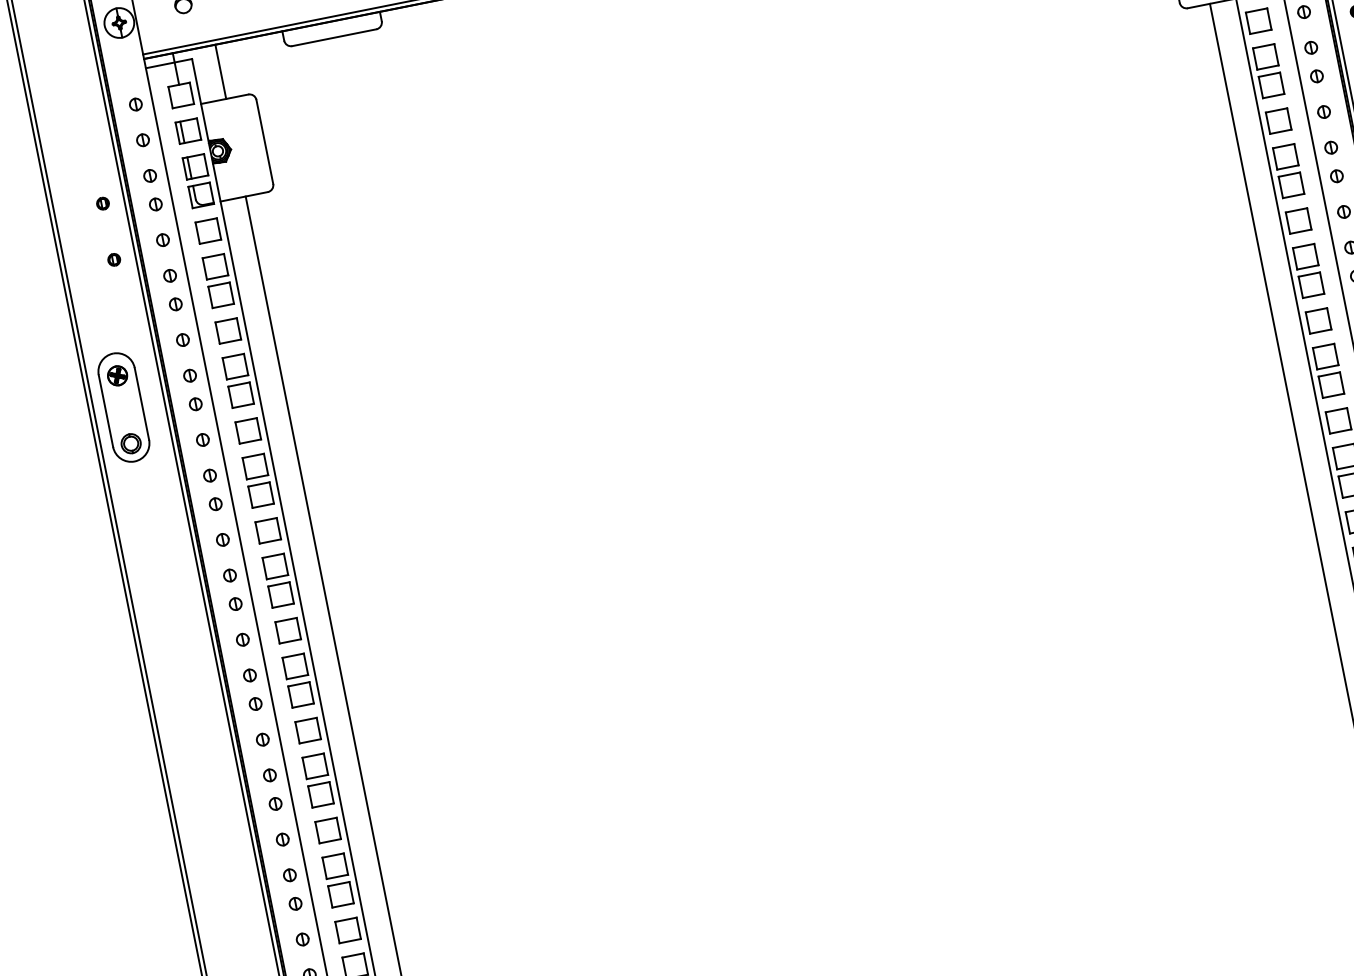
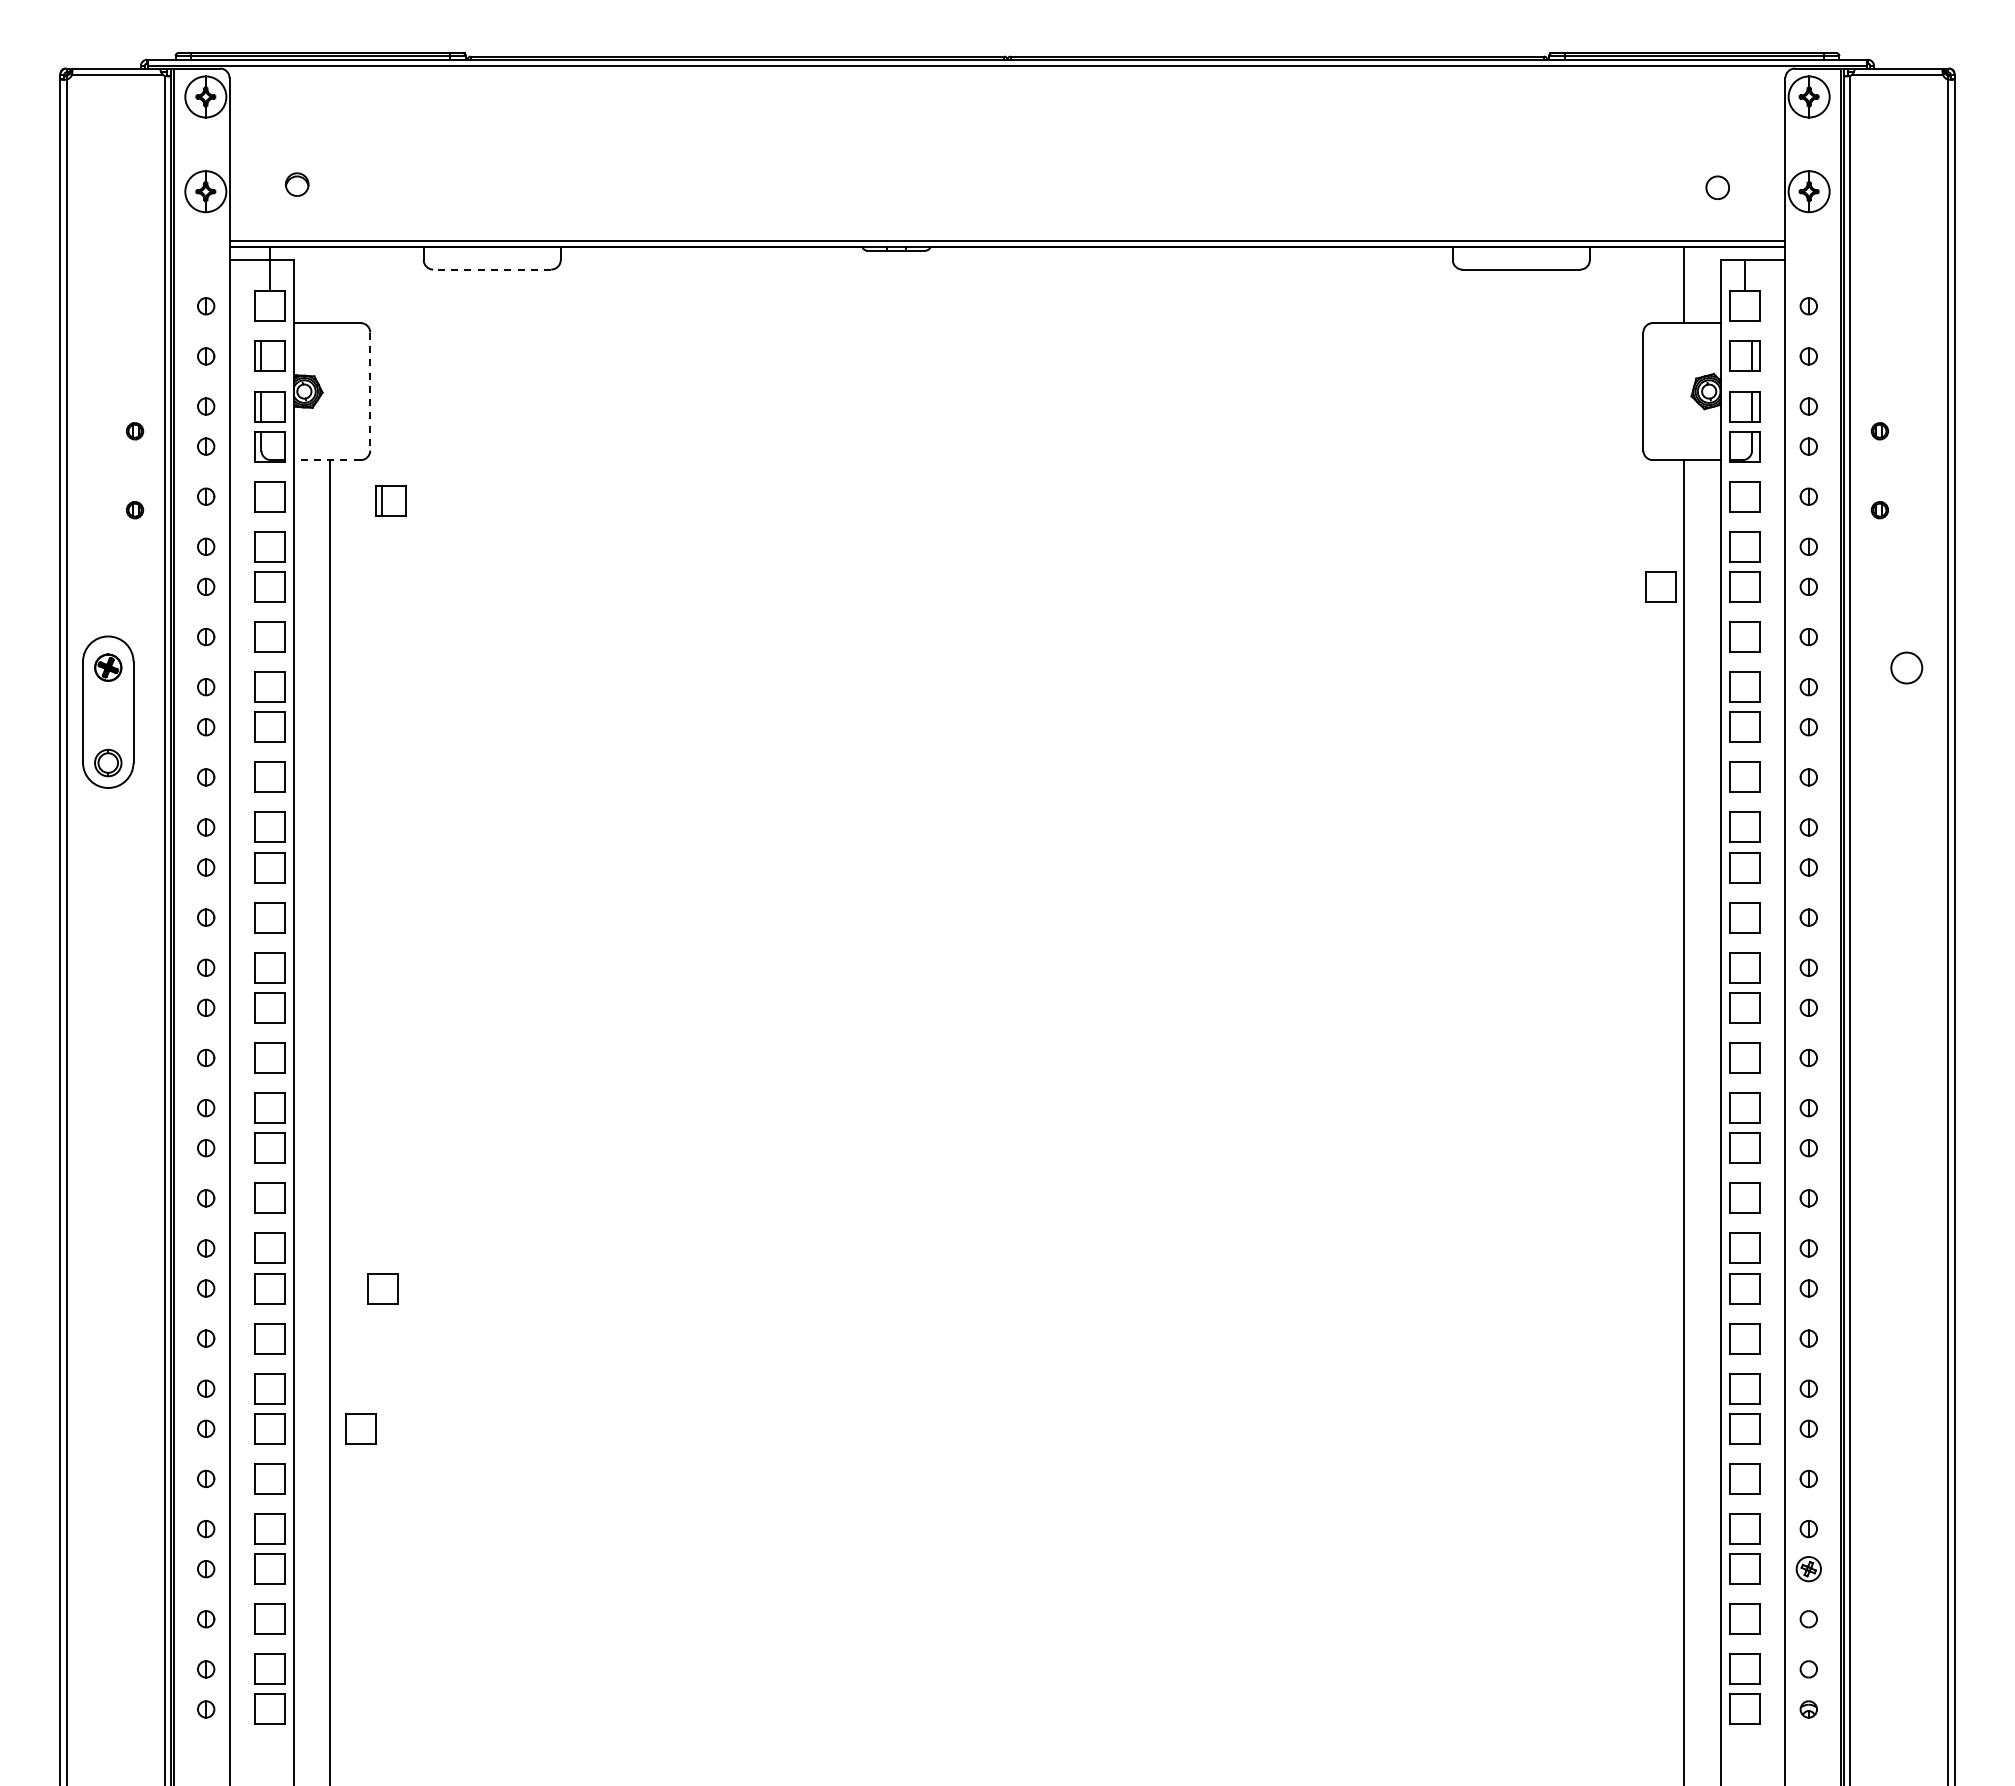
line: (333, 37) -> (491, 269), solid -> dashed
line: (220, 71) -> (329, 284), removed
part: (1211, 97) -> (1660, 586), added
line: (265, 142) -> (370, 392), solid -> dashed
line: (244, 197) -> (327, 460), solid -> dashed
part: (294, 216) -> (390, 500), added
part: (401, 778) -> (382, 1288), added
part: (405, 881) -> (360, 1428), added

